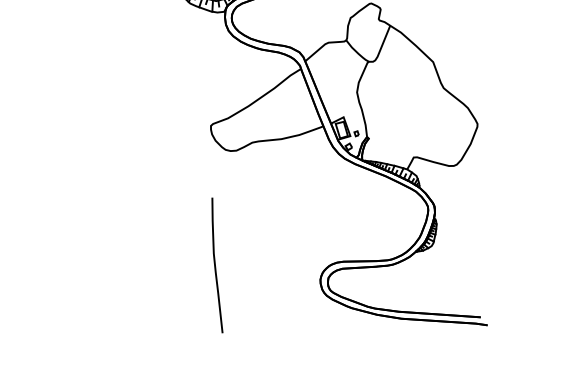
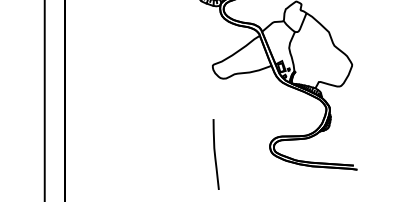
curve: (216, 265) -> (215, 154), moved

